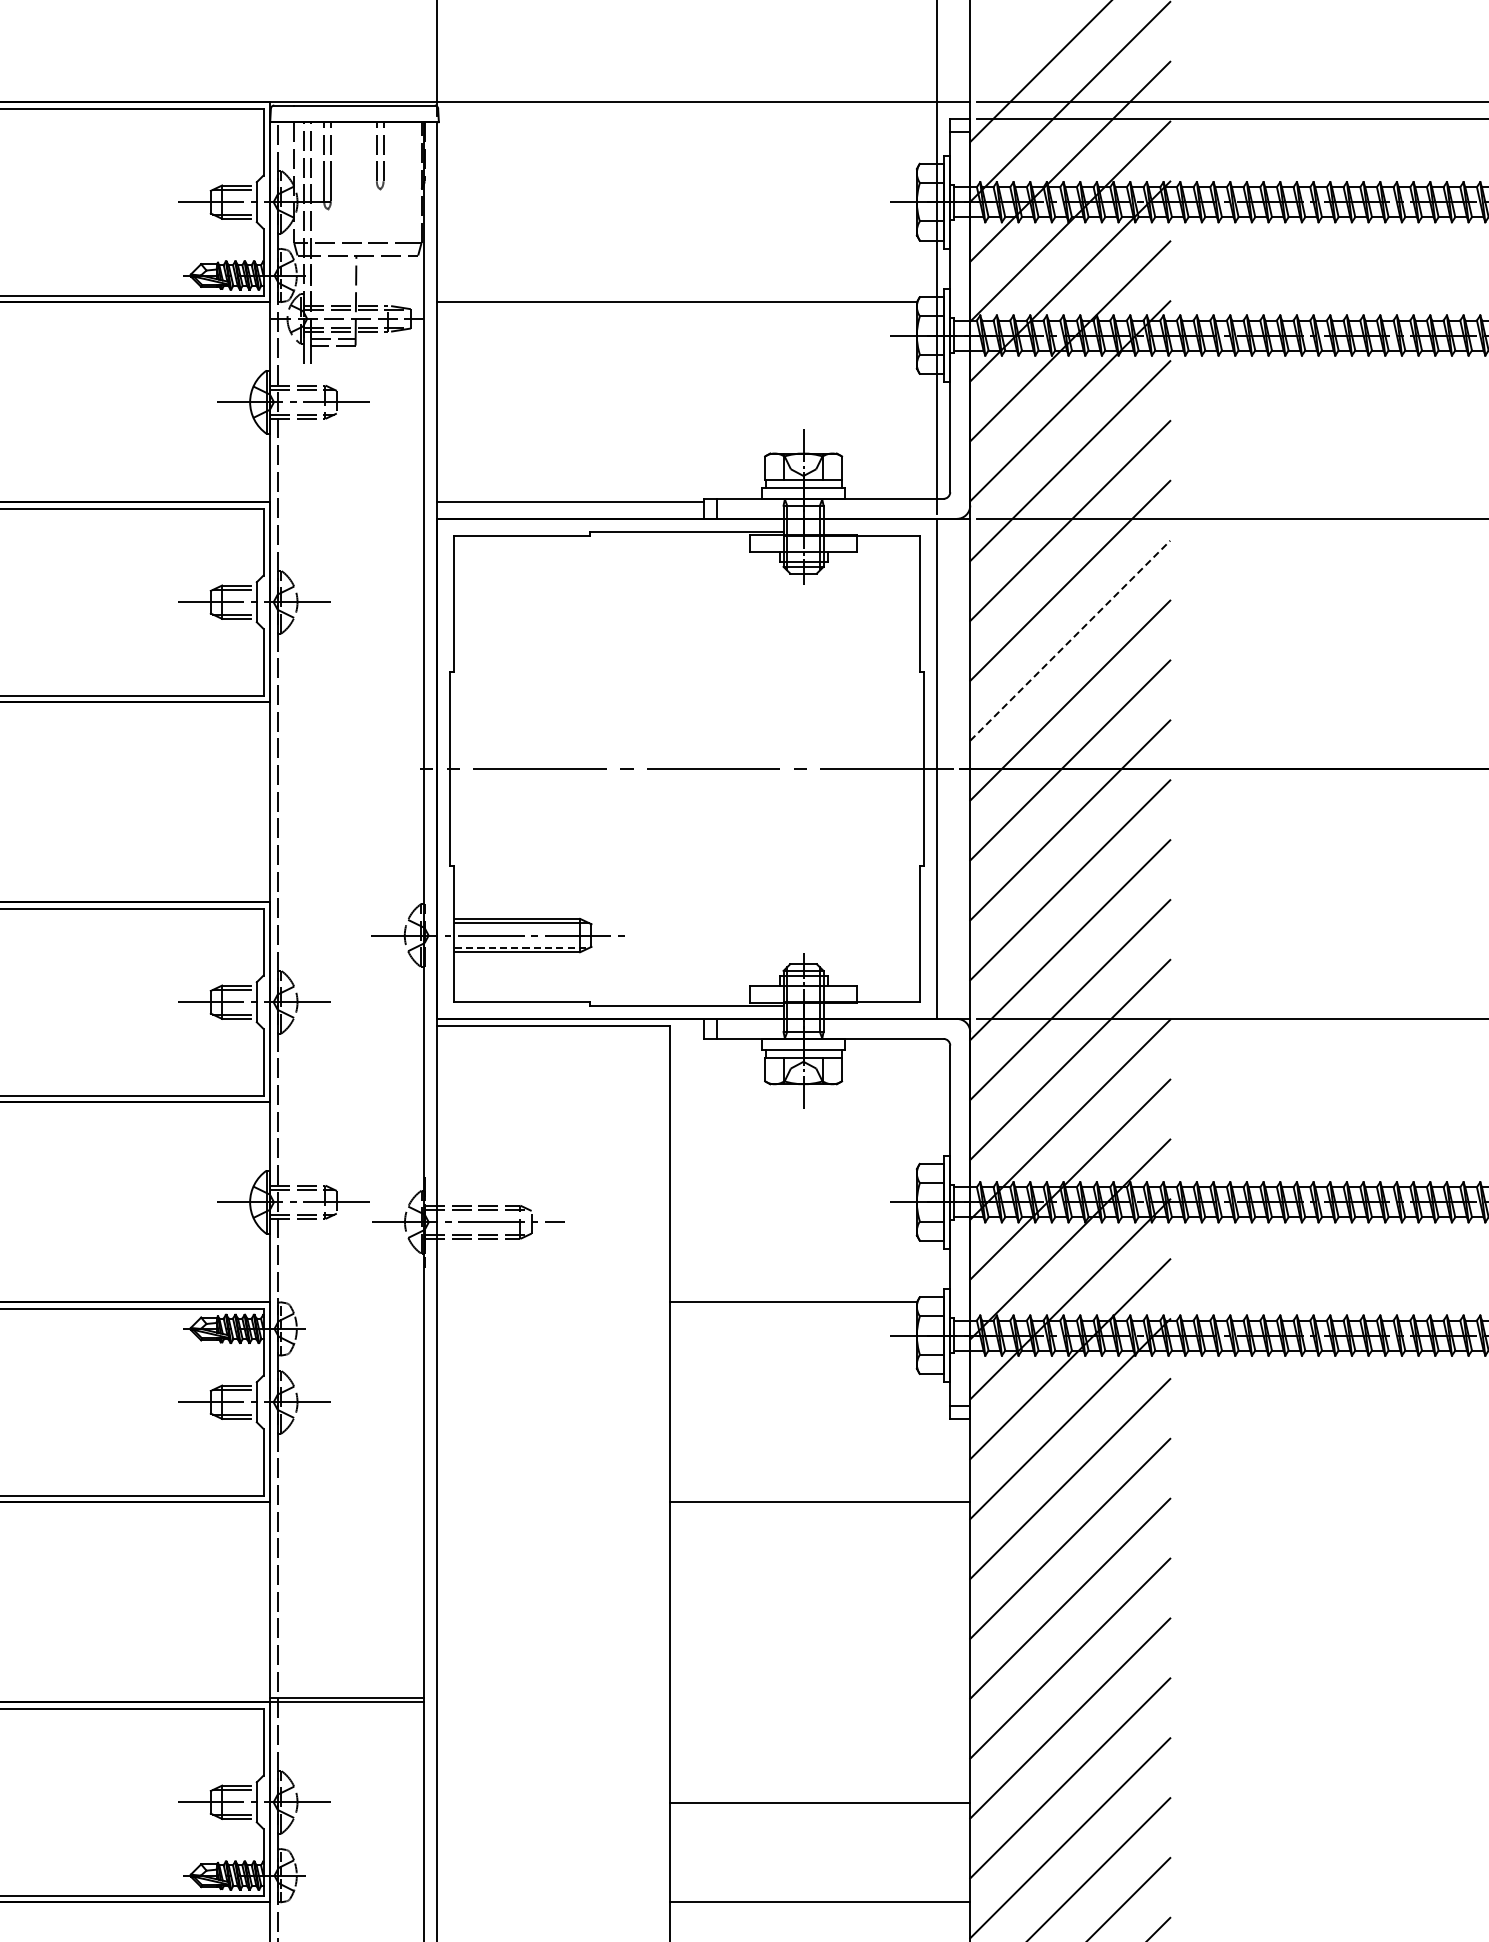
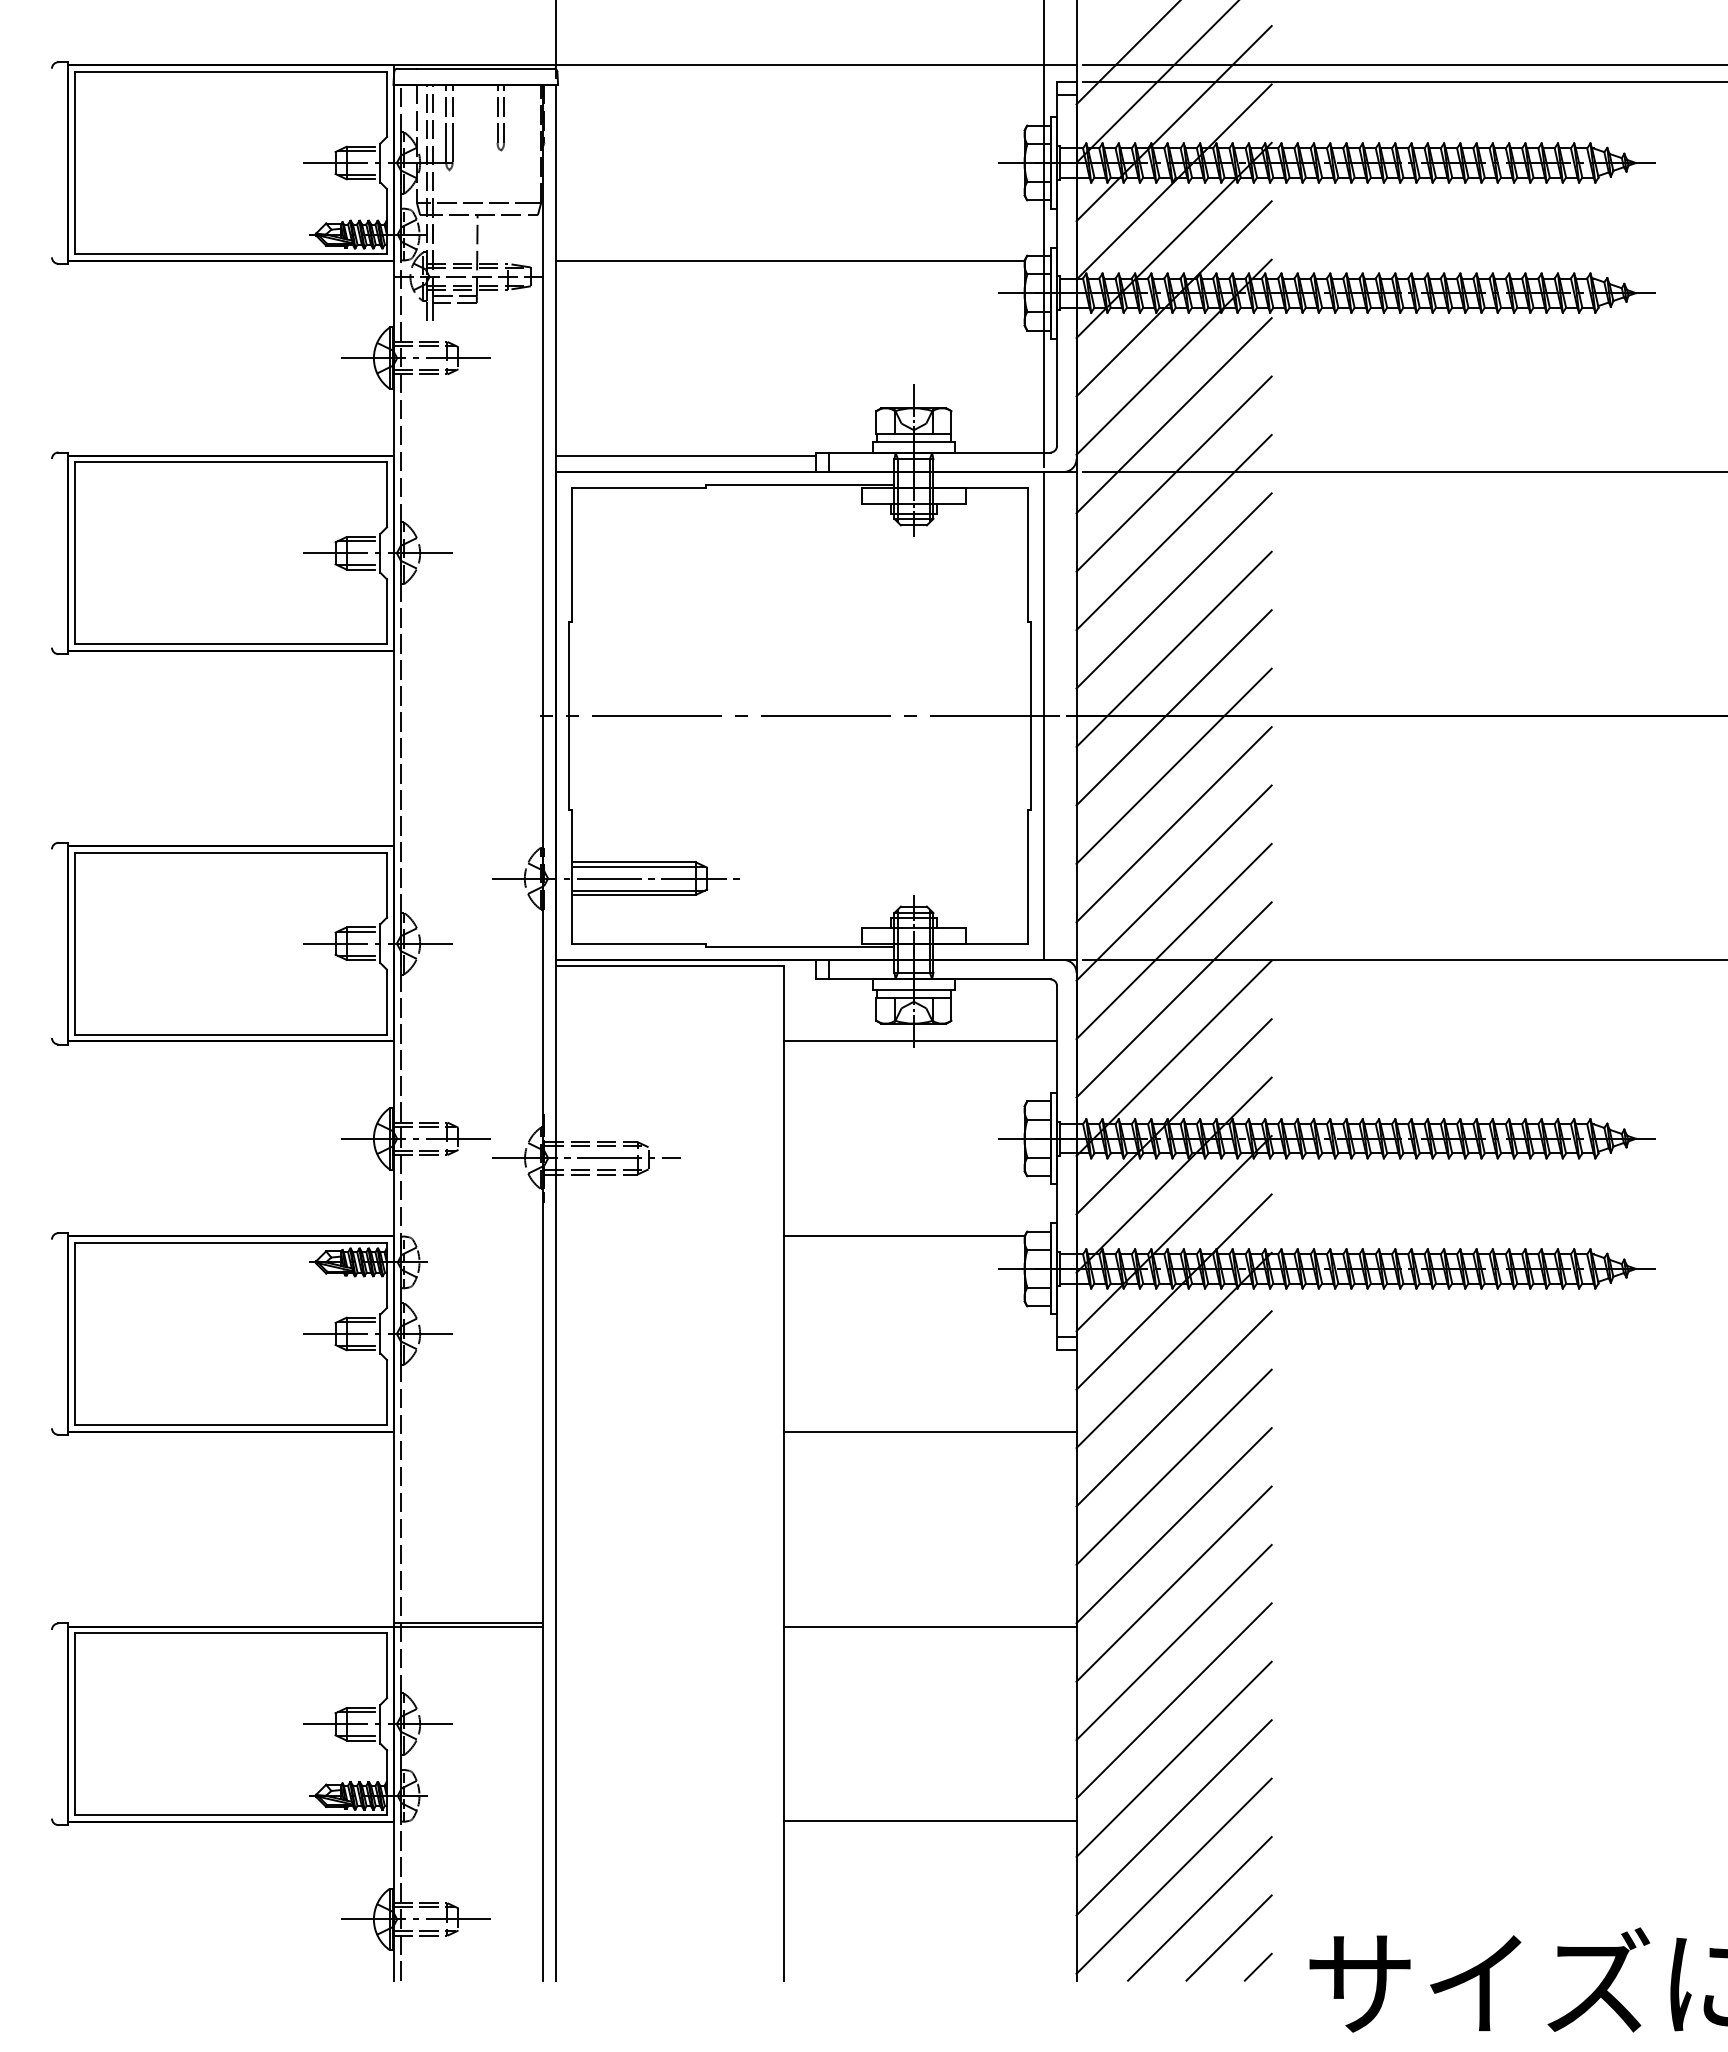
line: (1070, 640) -> (1174, 590), dashed -> solid
line: (522, 947) -> (639, 890), dashed -> solid
line: (810, 1102) -> (920, 1041), added
line: (819, 1802) -> (929, 1626), moved

